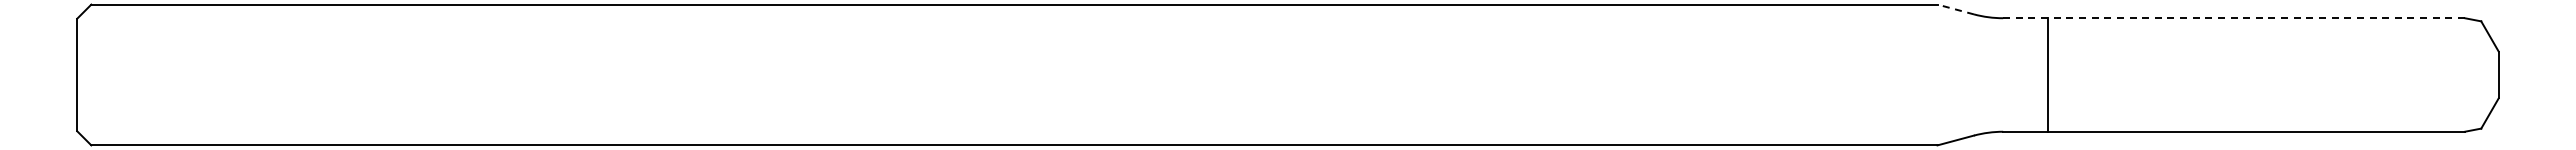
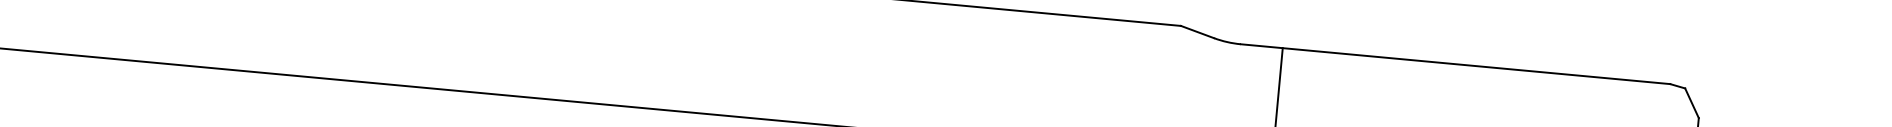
line: (1955, 9) -> (1197, 32), dashed -> solid
line: (2234, 18) -> (1455, 64), dashed -> solid

